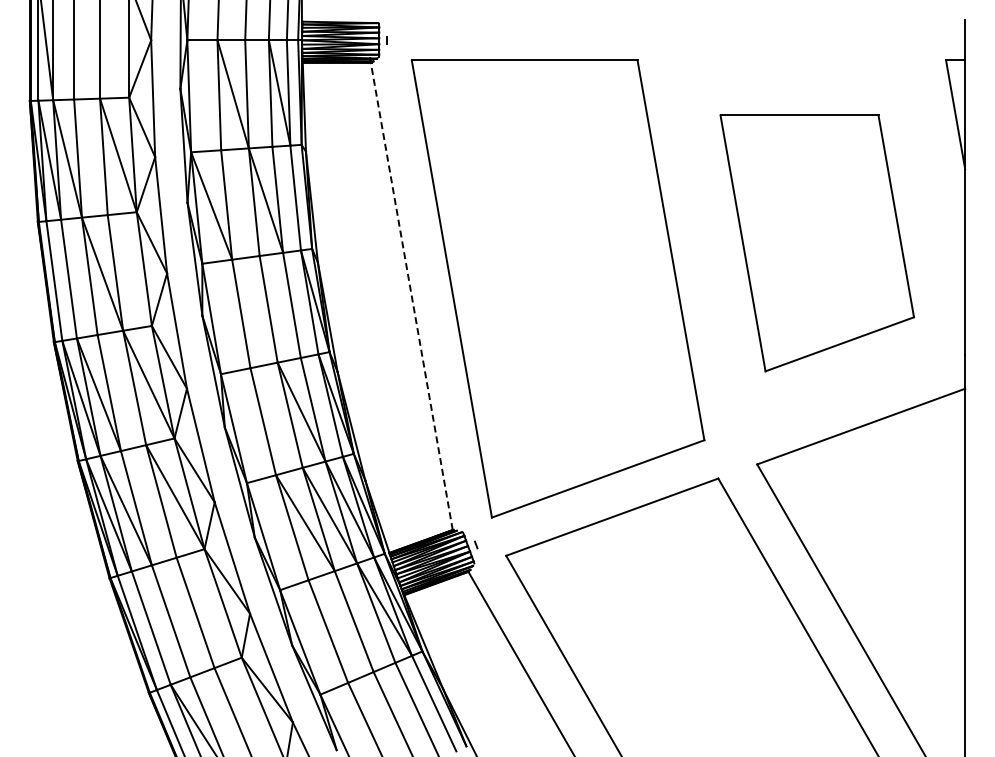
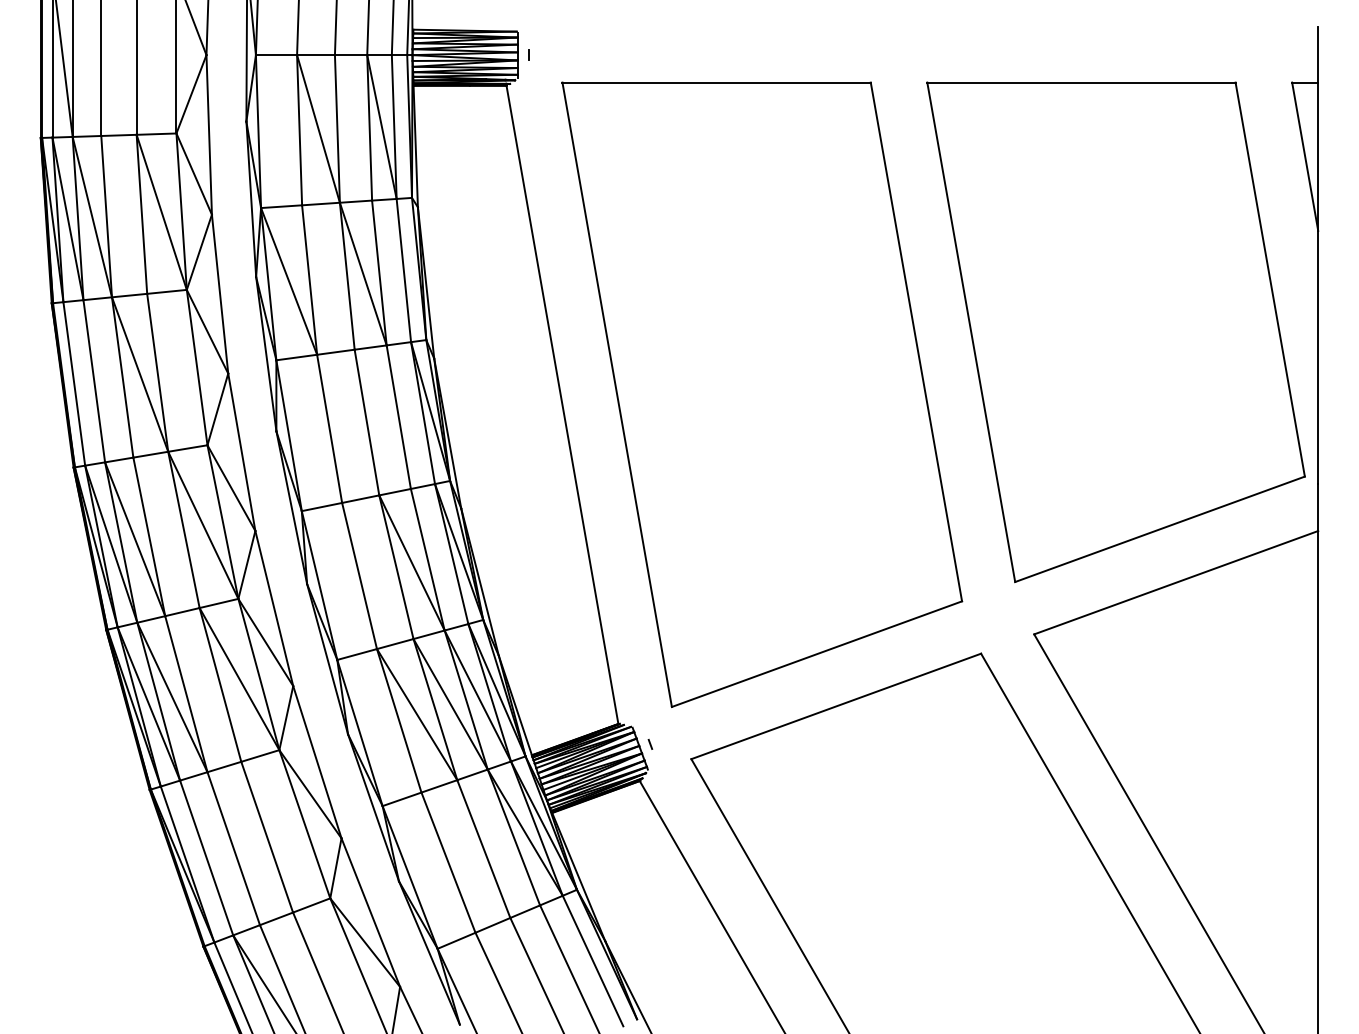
part: (817, 243) -> (1116, 332), size x1.43
line: (411, 295) -> (562, 403), dashed -> solid

